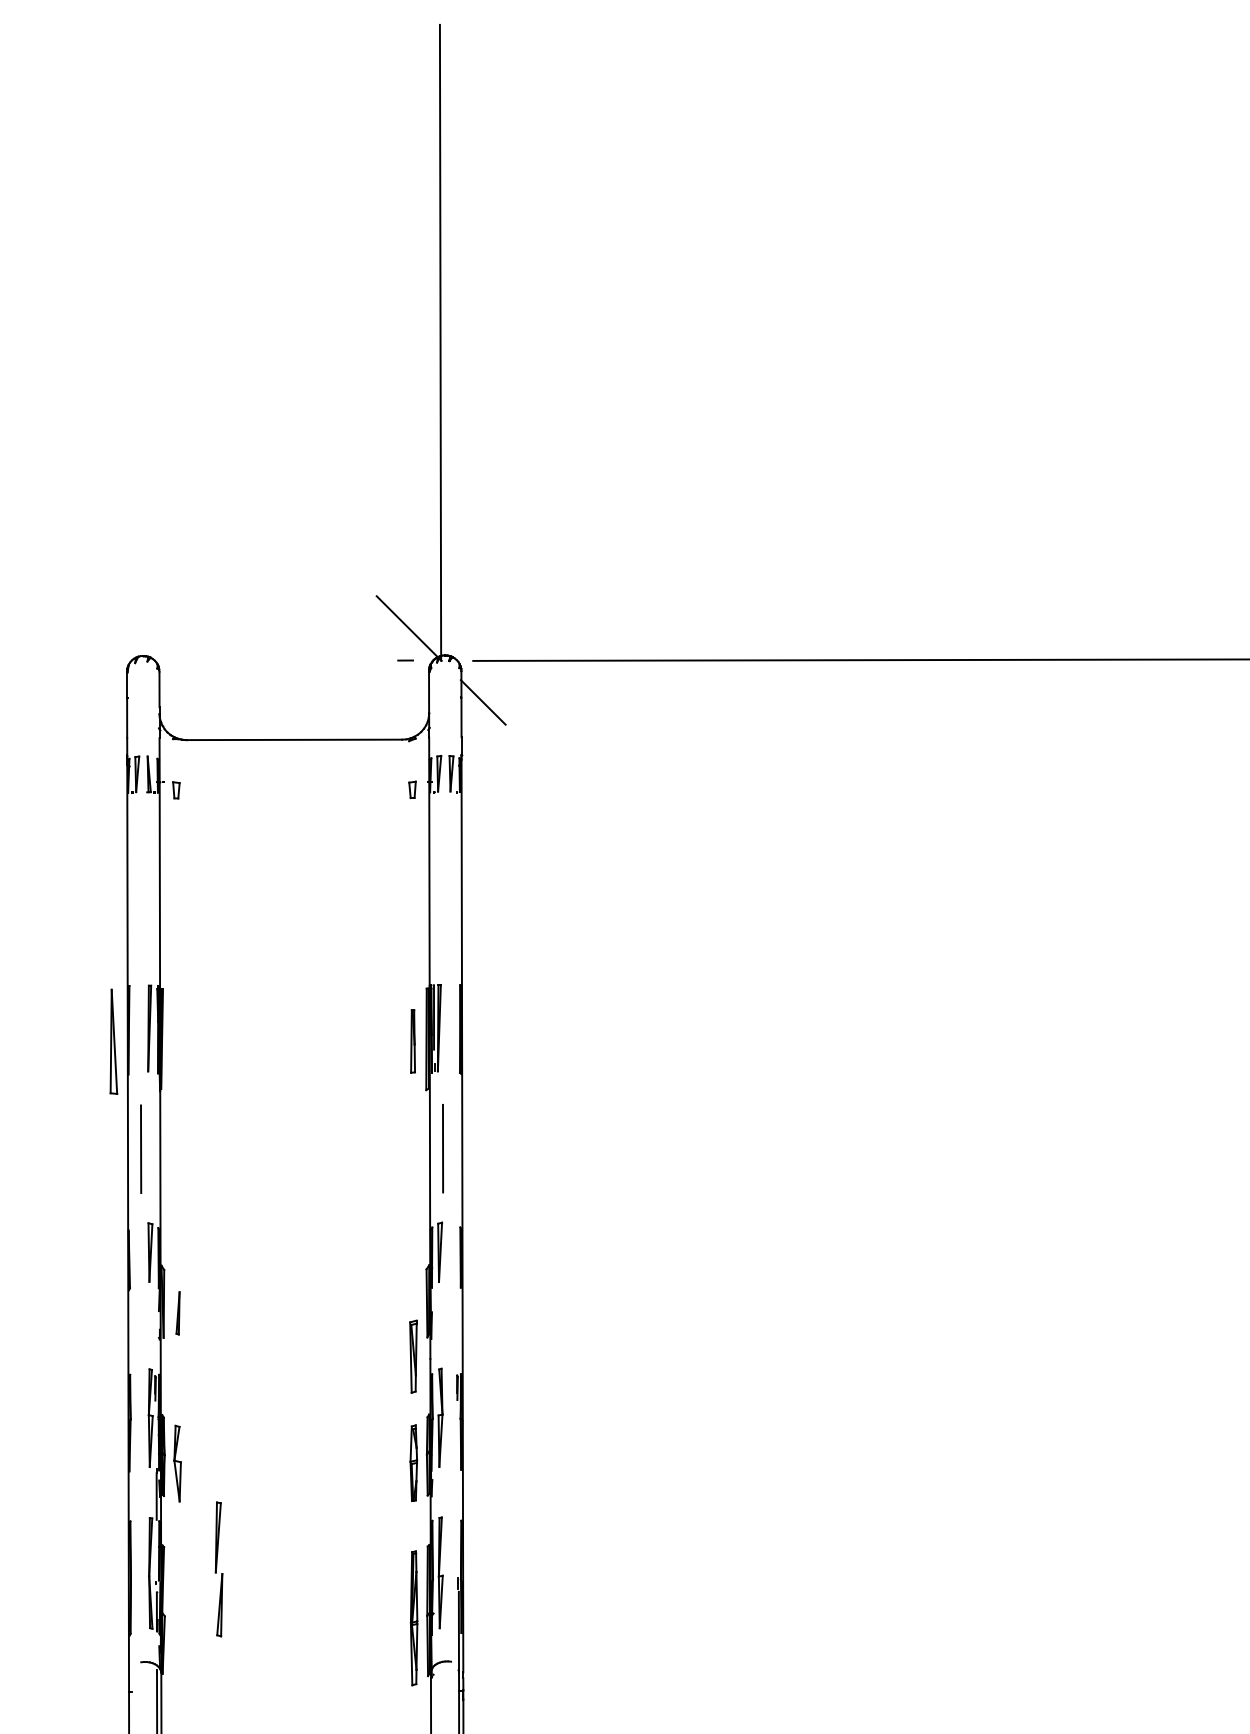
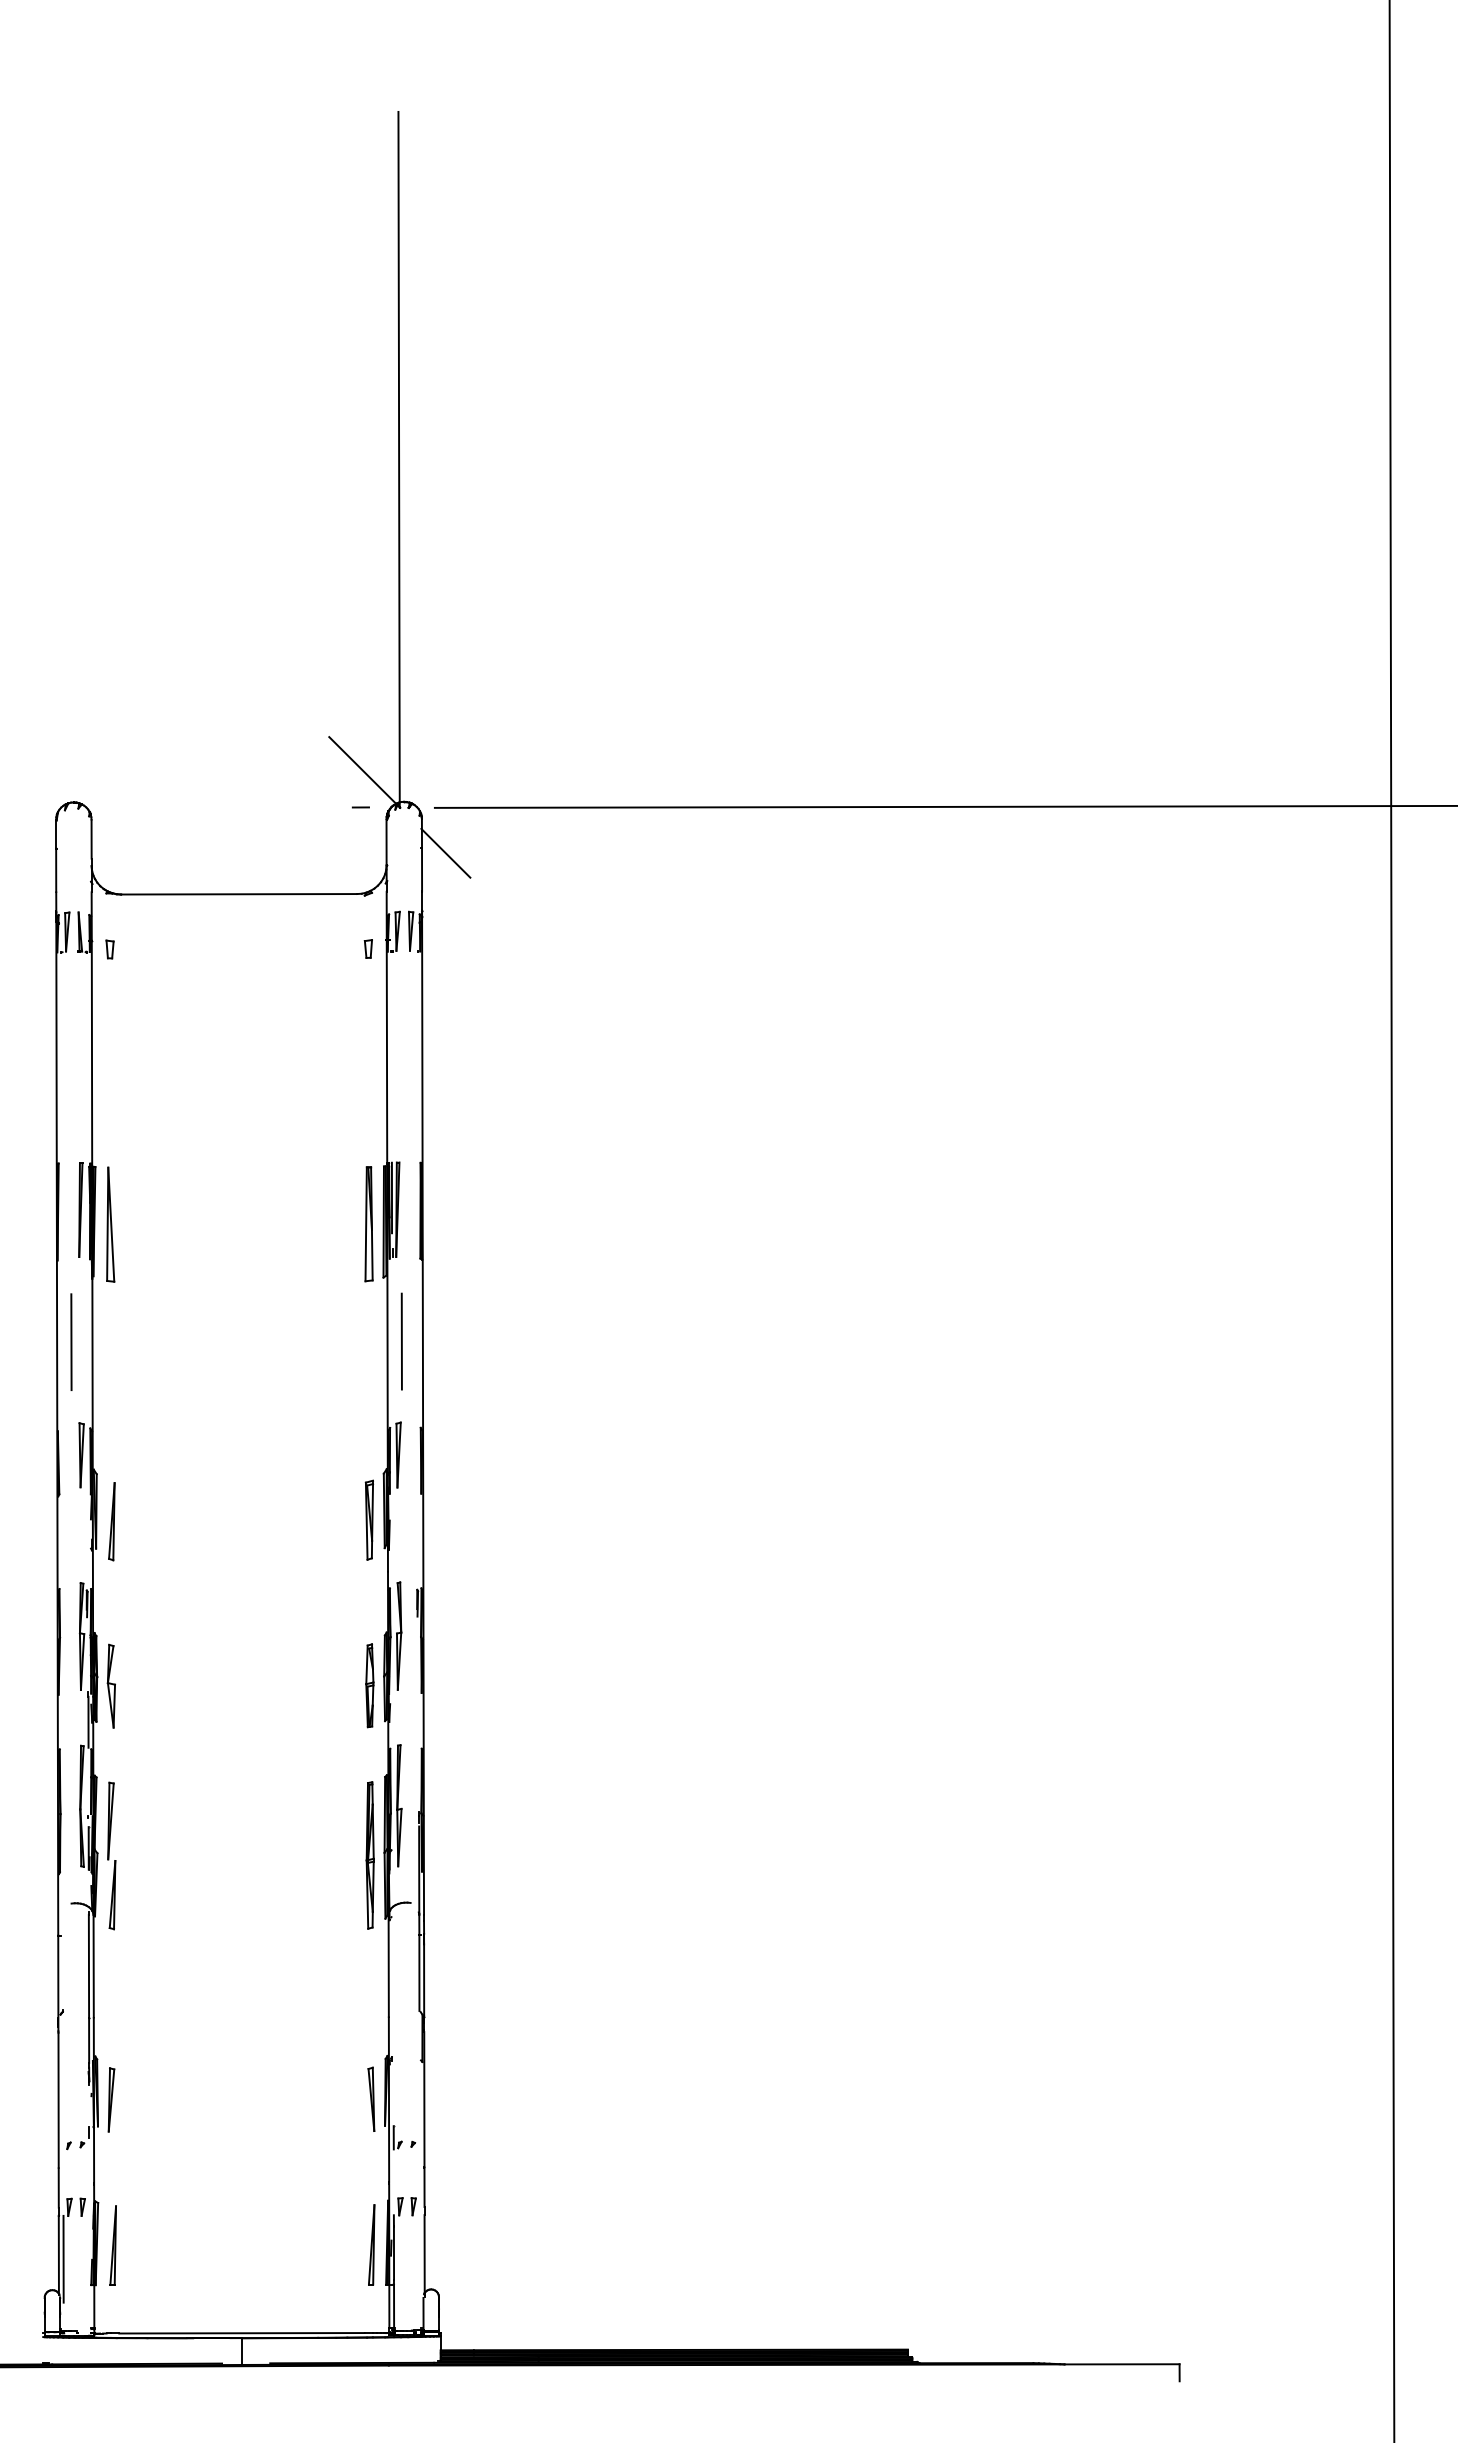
part: (113, 1041) -> (110, 1224), moved
part: (412, 1041) -> (368, 1224), size x1.67
part: (177, 1313) -> (111, 1521), size x1.67
part: (412, 1356) -> (368, 1519), moved
part: (218, 1568) -> (111, 1855), moved

